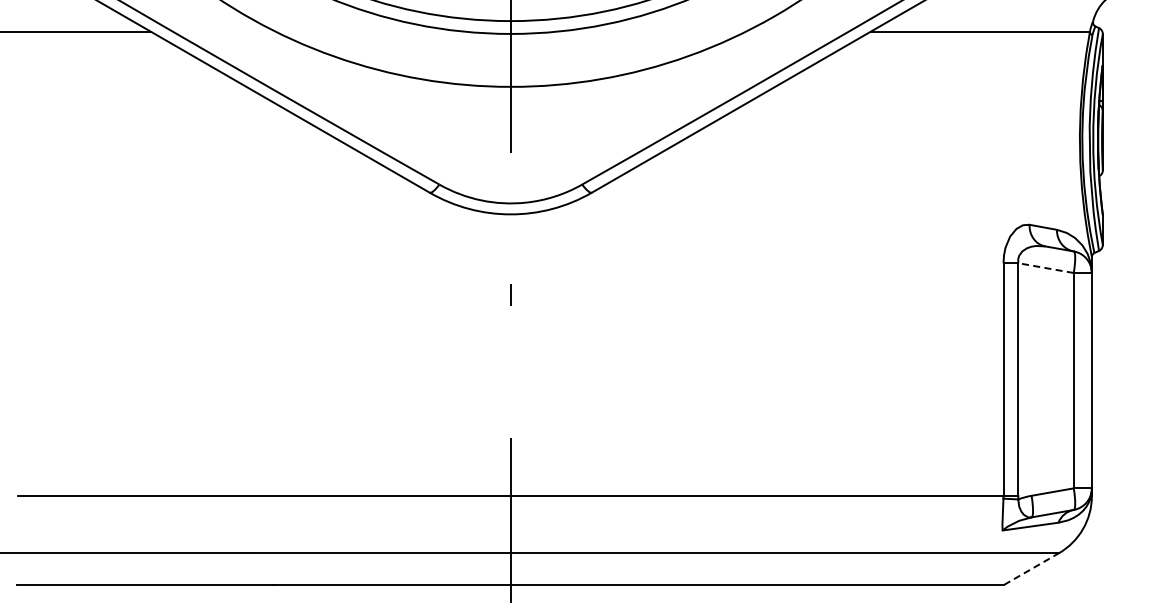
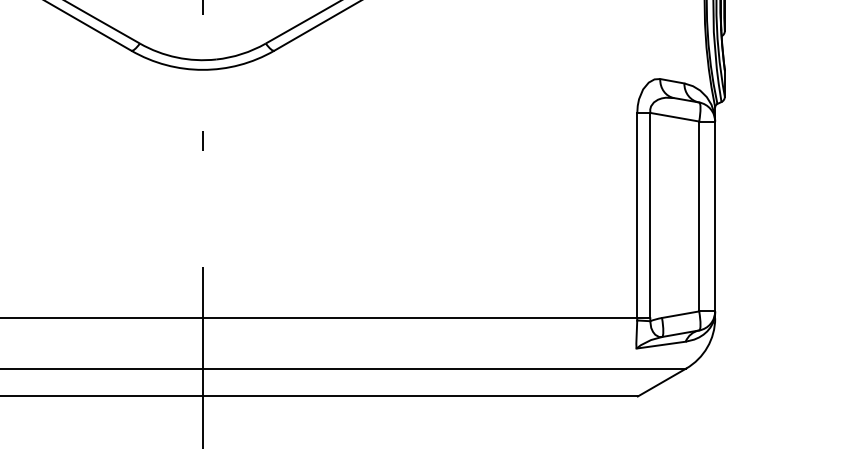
line: (1045, 268) -> (674, 117), dashed -> solid
line: (1031, 569) -> (661, 382), dashed -> solid

